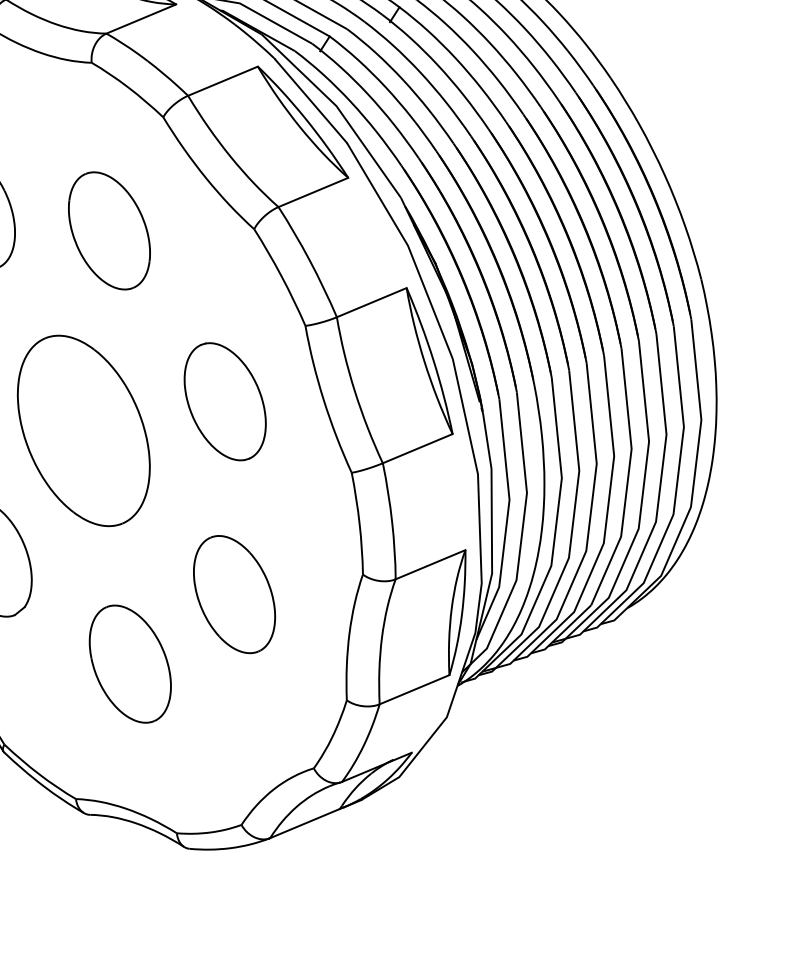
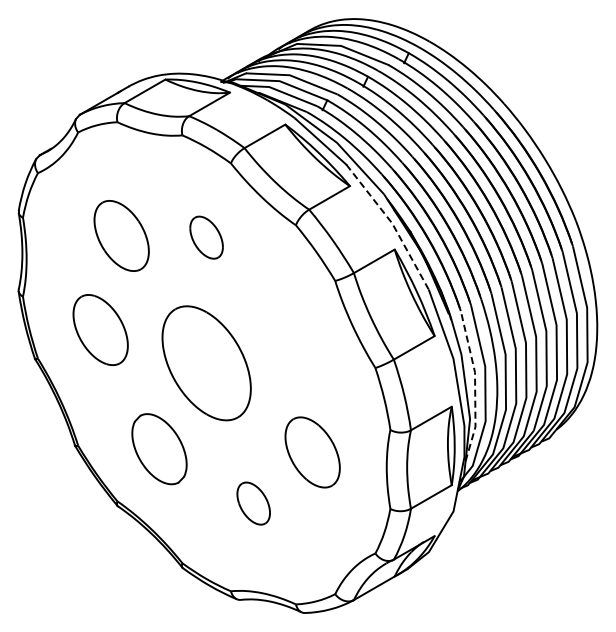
part: (109, 230) -> (206, 237), size x0.6
line: (408, 246) -> (392, 223), solid -> dashed
part: (224, 402) -> (291, 334), removed
line: (507, 522) -> (475, 386), solid -> dashed
part: (129, 663) -> (253, 503), size x0.6

